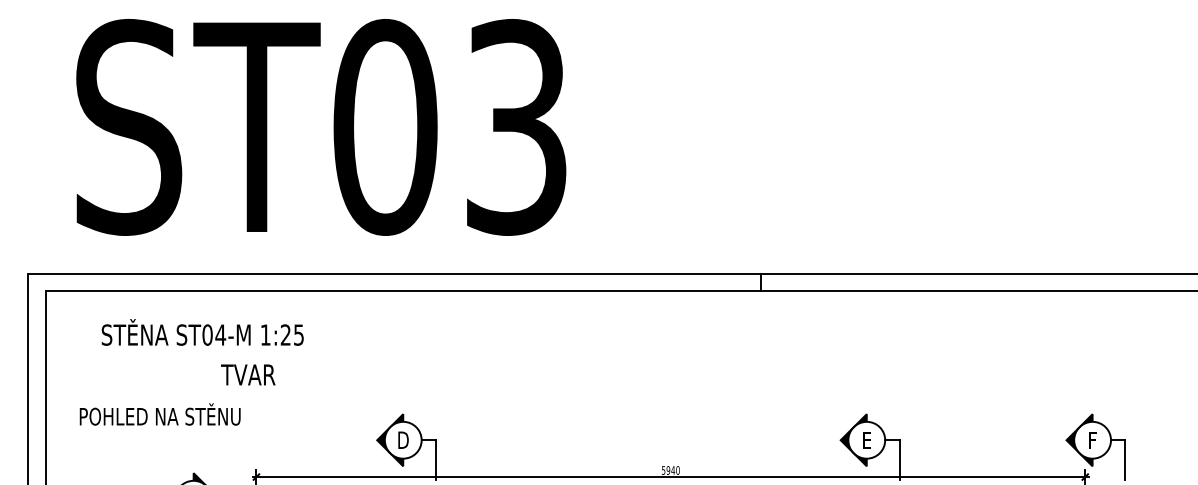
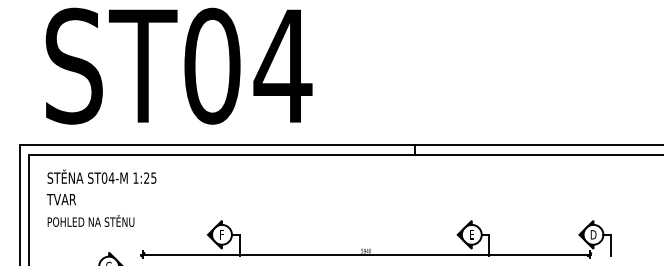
text: (515, 126) -> (282, 65), ST03 -> ST04
text: (201, 332) -> (101, 176), moved
text: (246, 374) -> (60, 199), moved
text: (402, 439) -> (221, 234), D -> F
text: (1092, 439) -> (593, 234), F -> D

